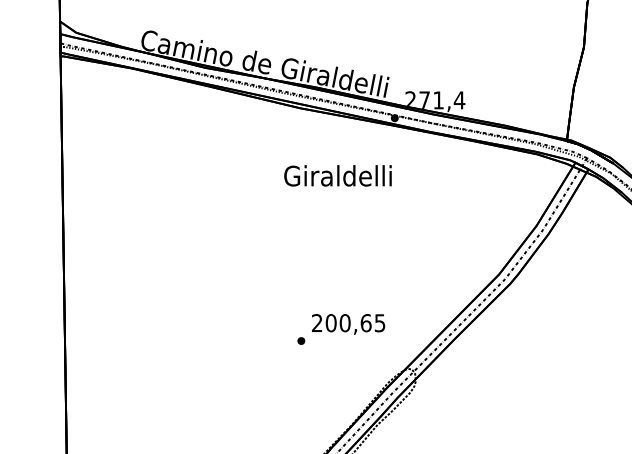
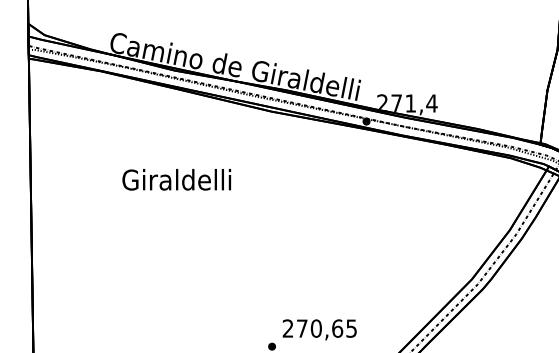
text: (337, 175) -> (176, 179), moved
text: (330, 323) -> (301, 328), 200,65 -> 270,65

